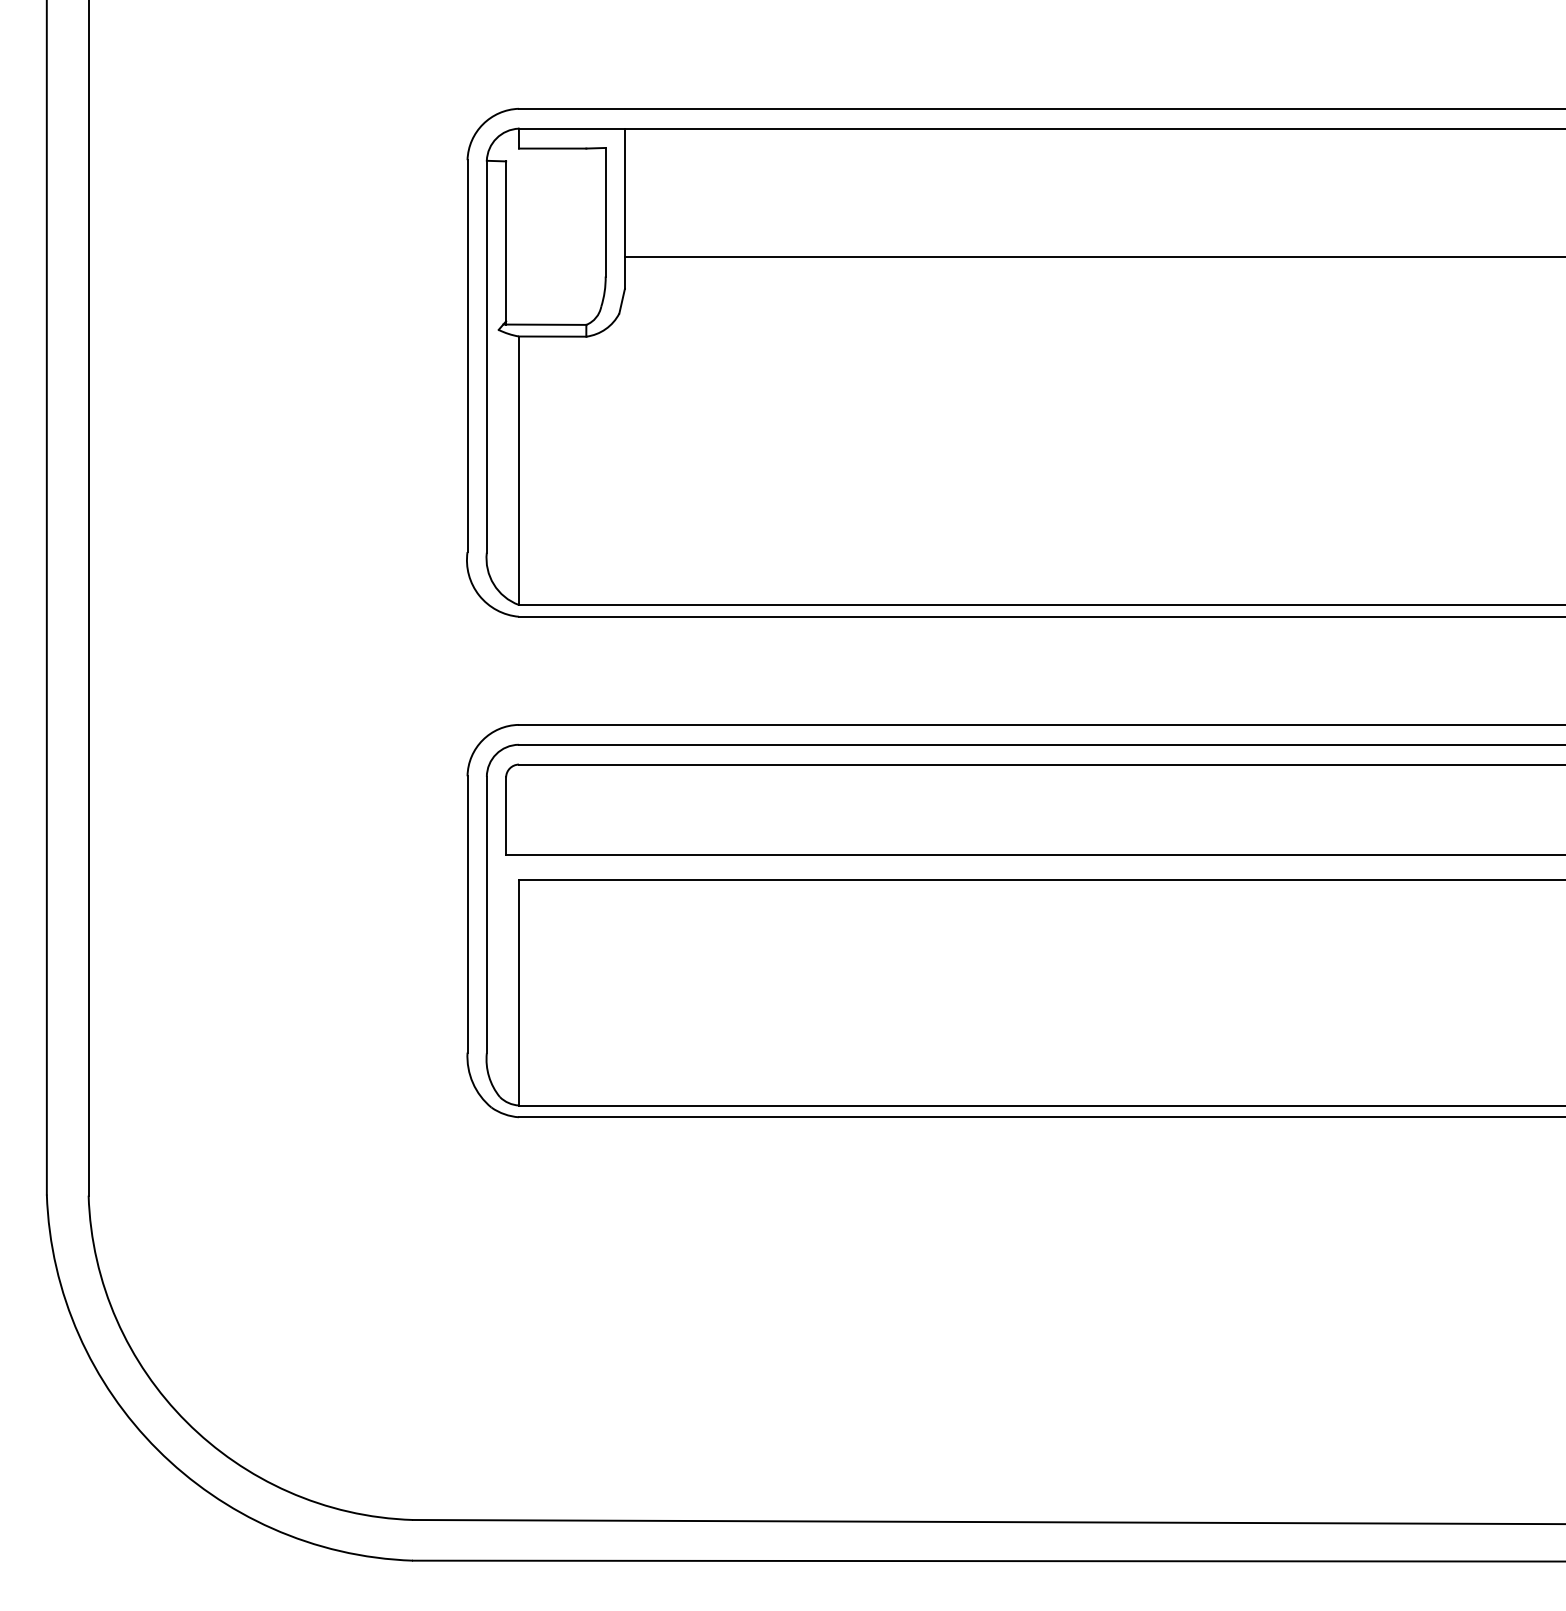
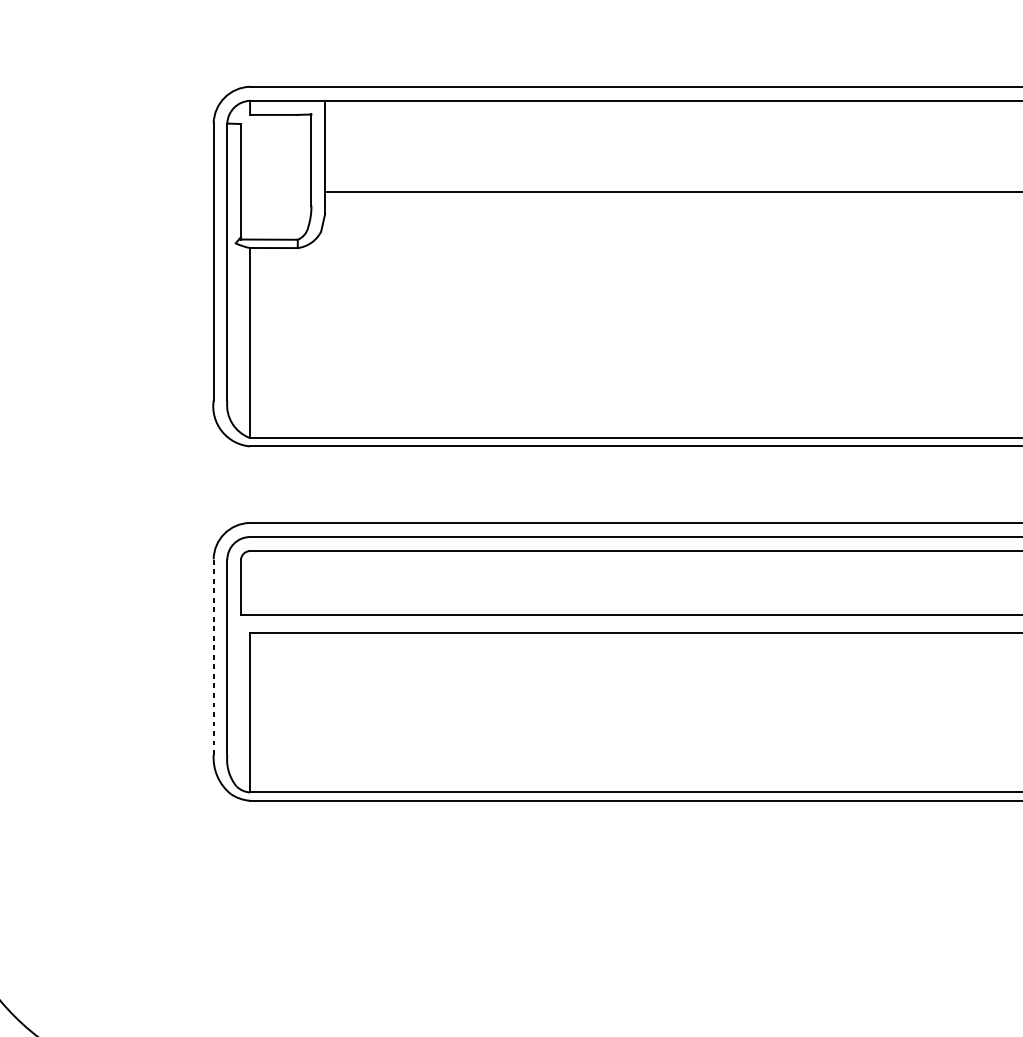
line: (467, 913) -> (213, 656), solid -> dashed

